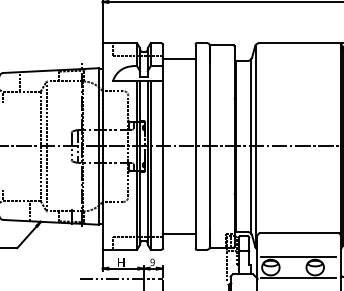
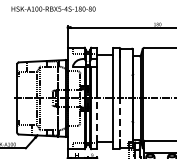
line: (163, 191) -> (97, 120), solid -> dashed
line: (210, 197) -> (120, 123), solid -> dashed

